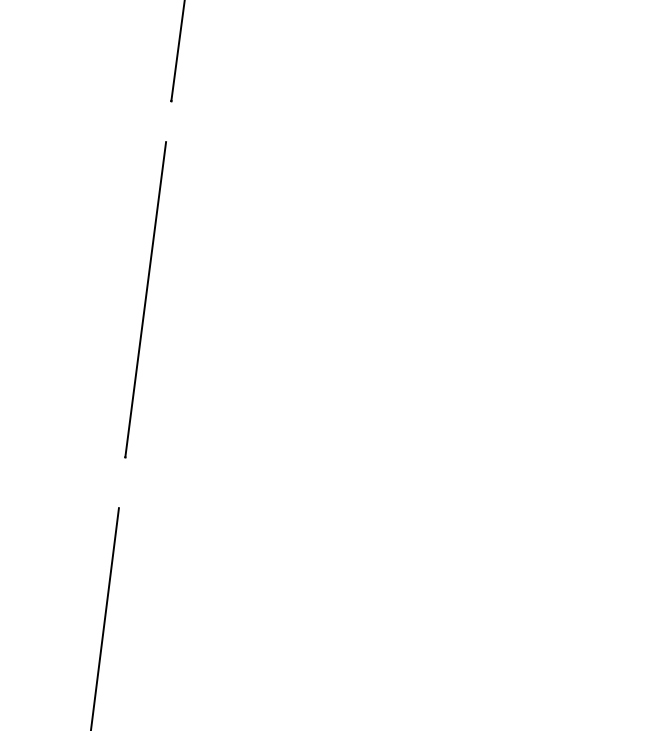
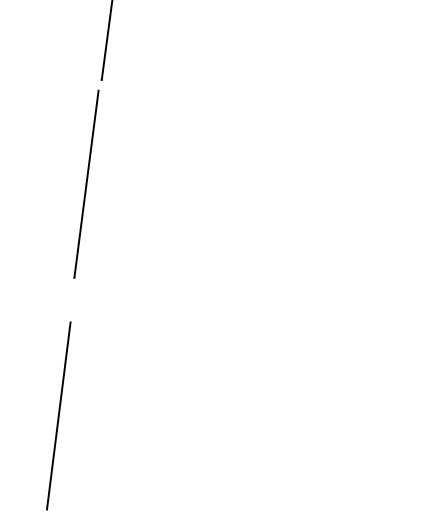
line: (145, 298) -> (86, 183), moved

